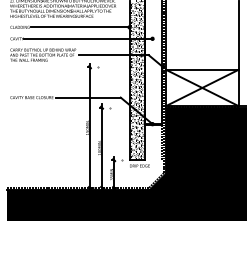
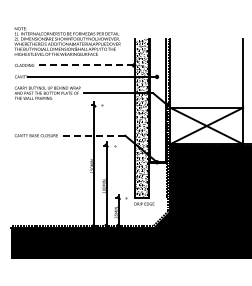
line: (80, 27) -> (84, 65), solid -> dashed
line: (88, 97) -> (92, 135), solid -> dashed

